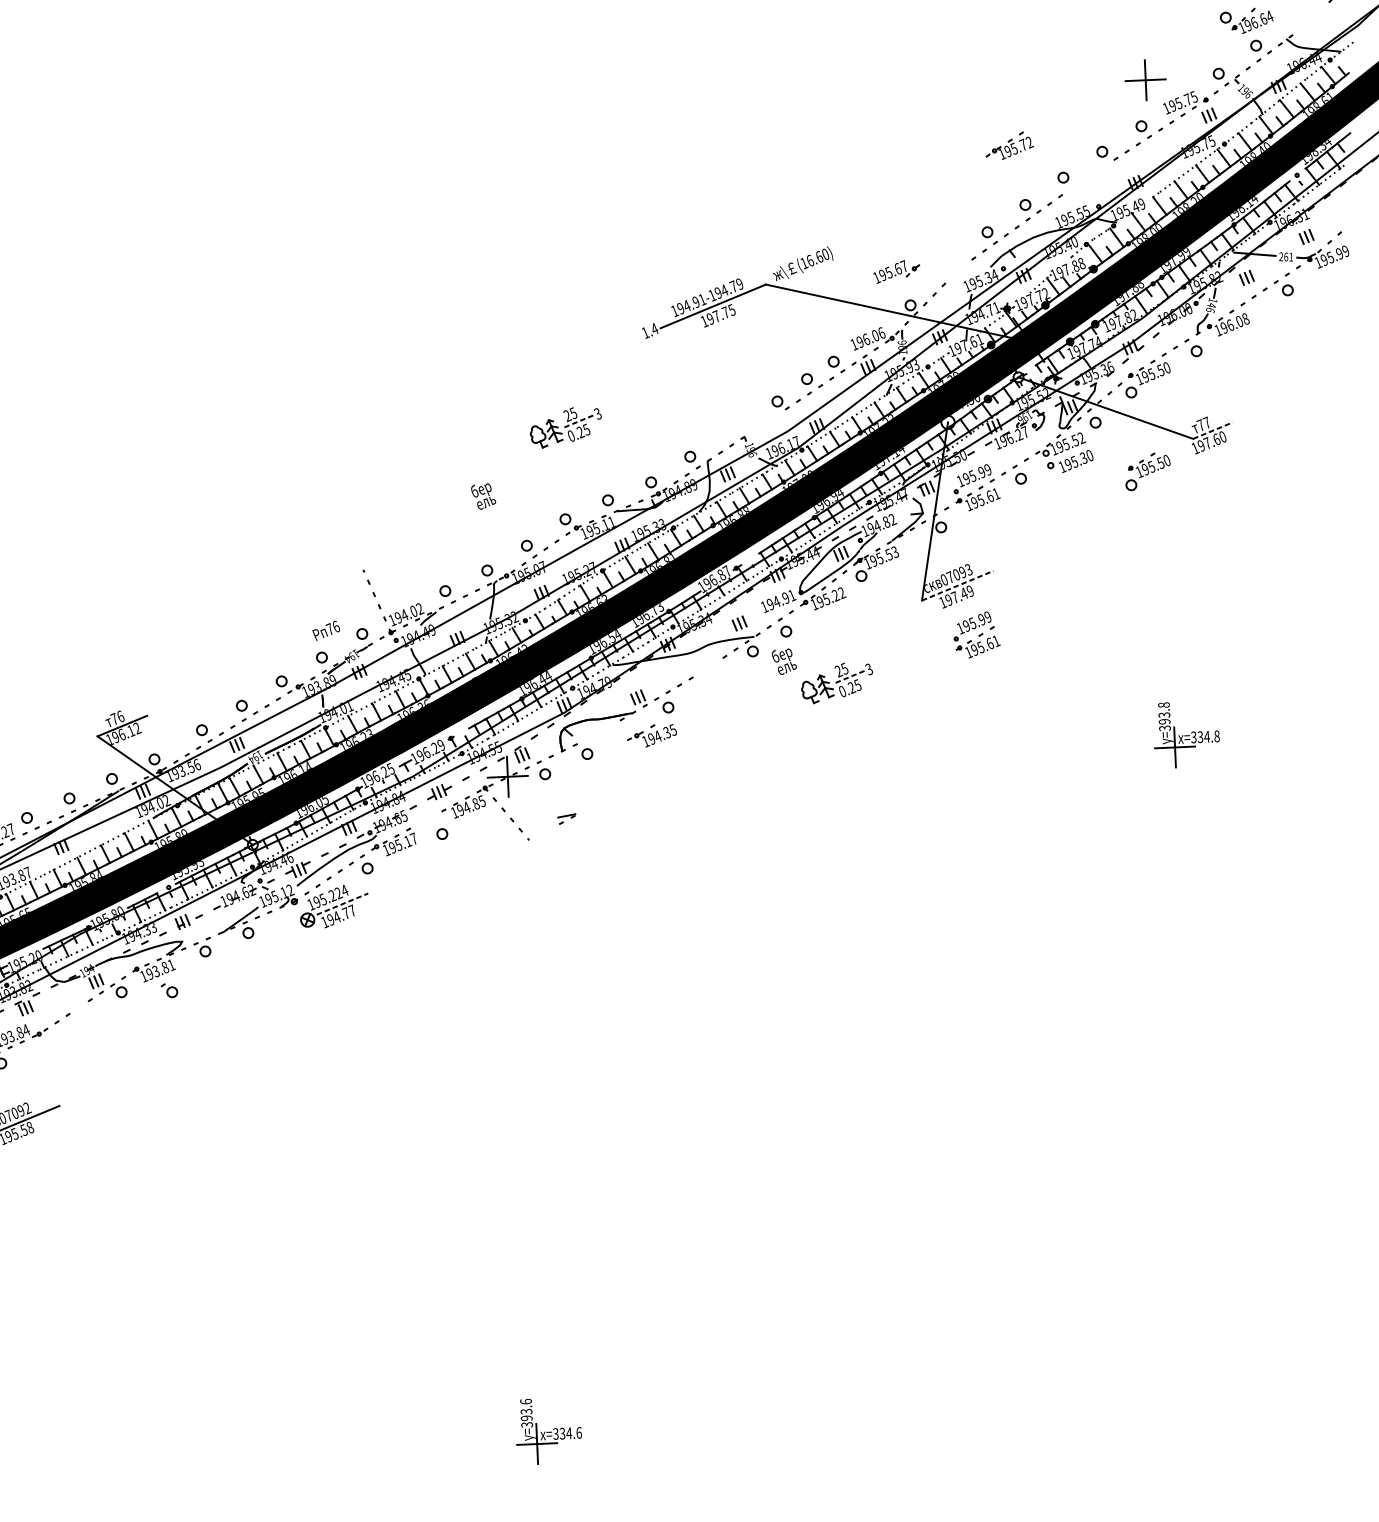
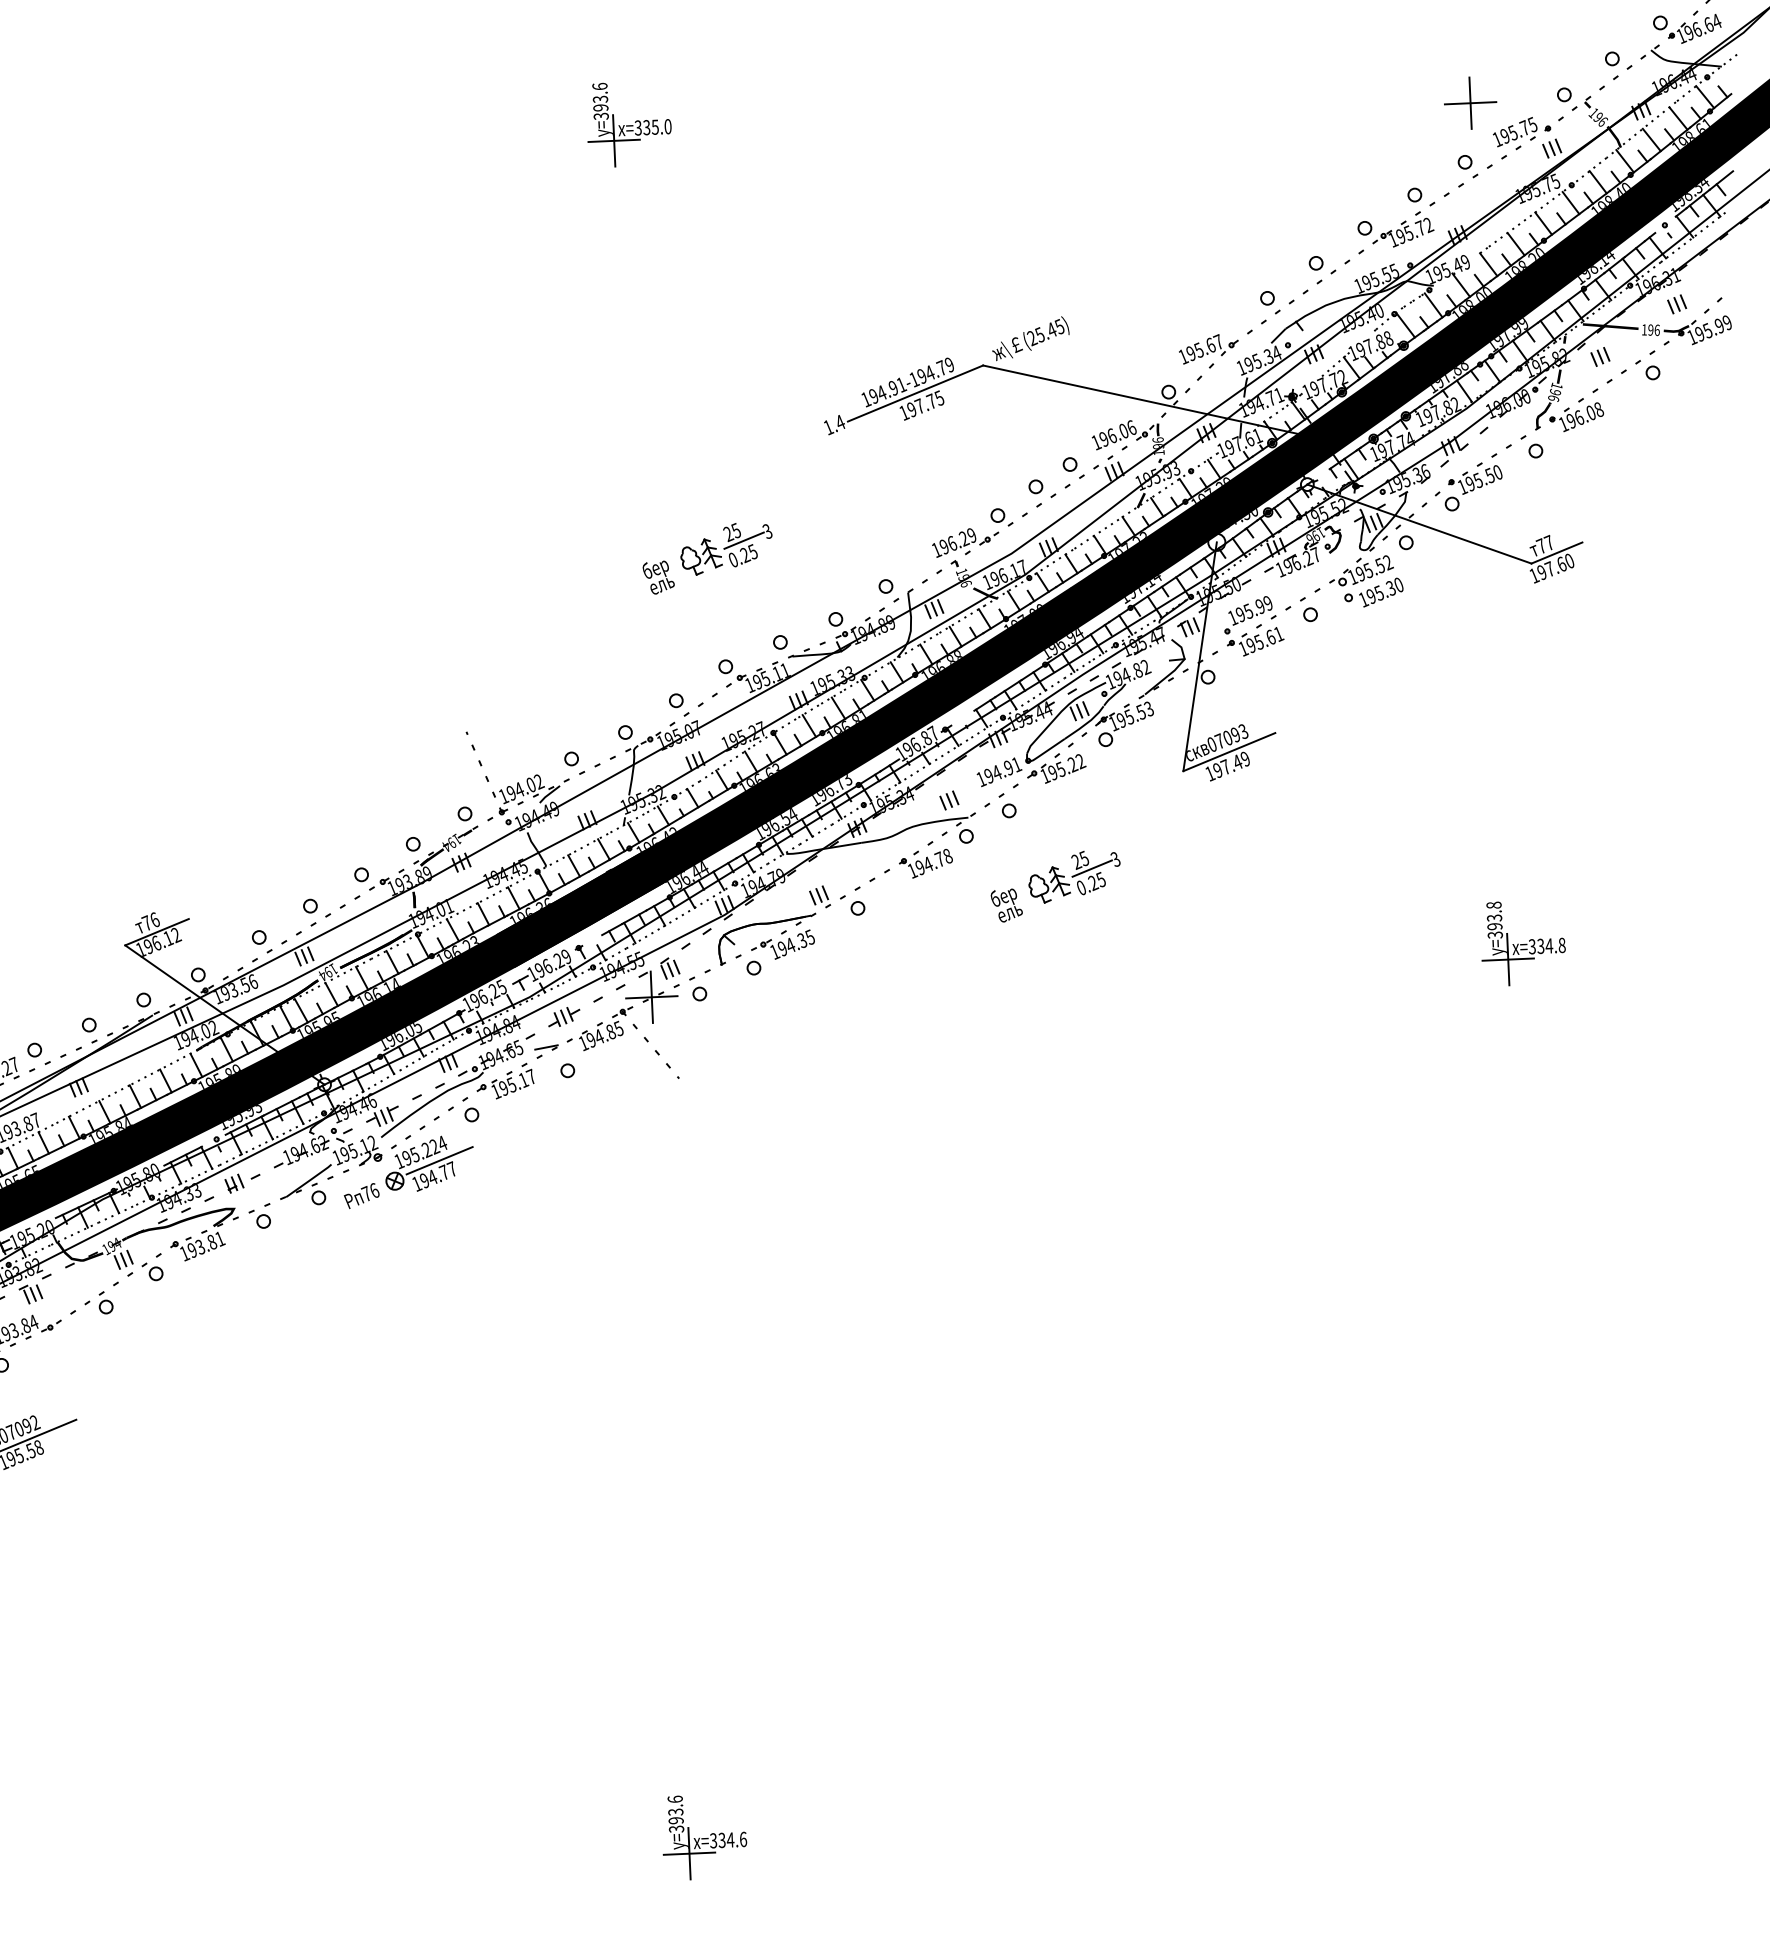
part: (1246, 20) -> (1687, 26), moved
part: (490, 96) -> (629, 124), added
part: (1010, 145) -> (1403, 229), moved
text: (1285, 257) -> (1650, 330), 261 -> 196
text: (814, 258) -> (1045, 332), (16.60) -> (25.45)
part: (896, 272) -> (1208, 349), moved
text: (1211, 304) -> (1555, 391), 146 -> 196
line: (580, 420) -> (744, 540), dashed -> solid
part: (752, 422) -> (965, 542), added
line: (1212, 431) -> (1556, 553), dashed -> solid
part: (1148, 471) -> (1473, 605), removed
text: (483, 496) -> (658, 577), moved
line: (957, 586) -> (1229, 752), dashed -> solid
text: (326, 630) -> (361, 1195), moved
part: (977, 635) -> (1254, 815), removed
text: (784, 661) -> (1006, 905), moved
part: (721, 672) -> (925, 863), added
line: (851, 676) -> (1092, 868), dashed -> solid
part: (651, 735) -> (782, 944), moved
part: (566, 819) -> (546, 1051), moved
line: (342, 903) -> (439, 1160), dashed -> solid
part: (169, 990) -> (217, 1271), removed
part: (82, 1014) -> (105, 1302), added

